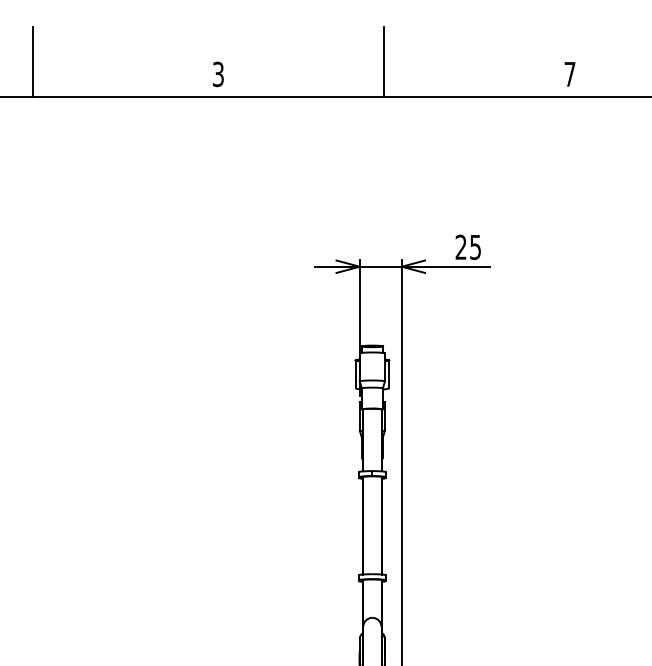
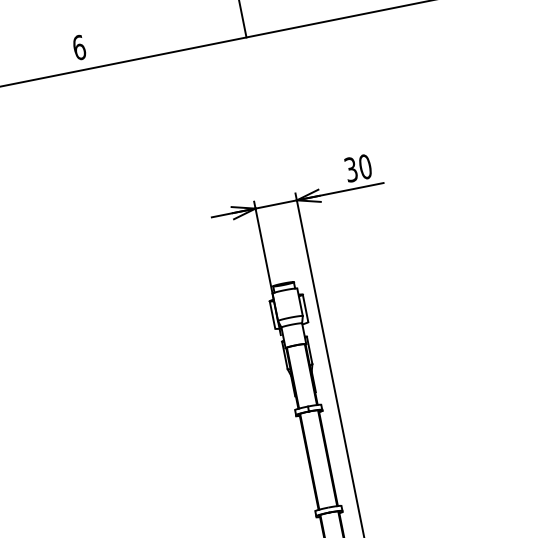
text: (218, 74) -> (79, 47), 3 -> 6
text: (468, 247) -> (358, 168), 25 -> 30

